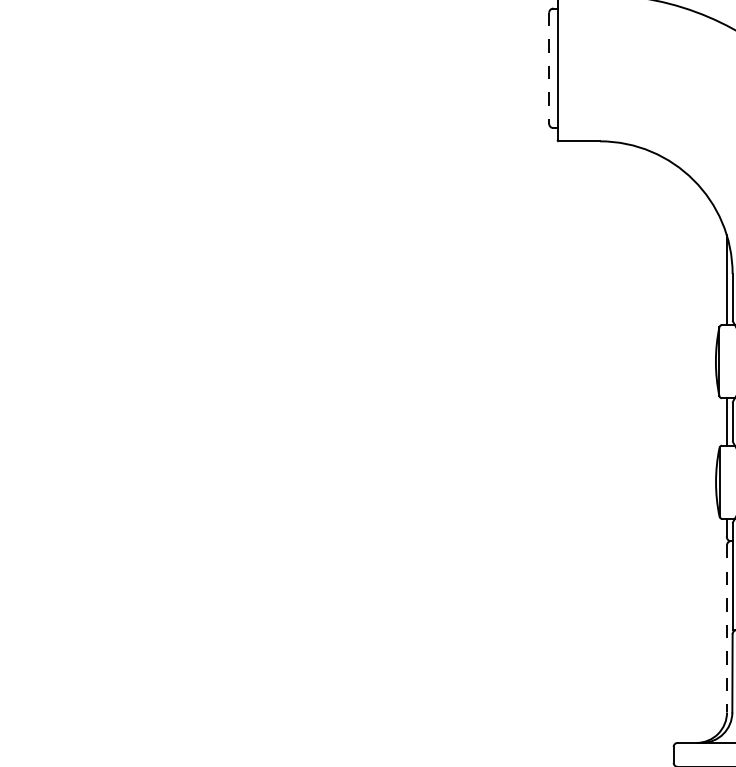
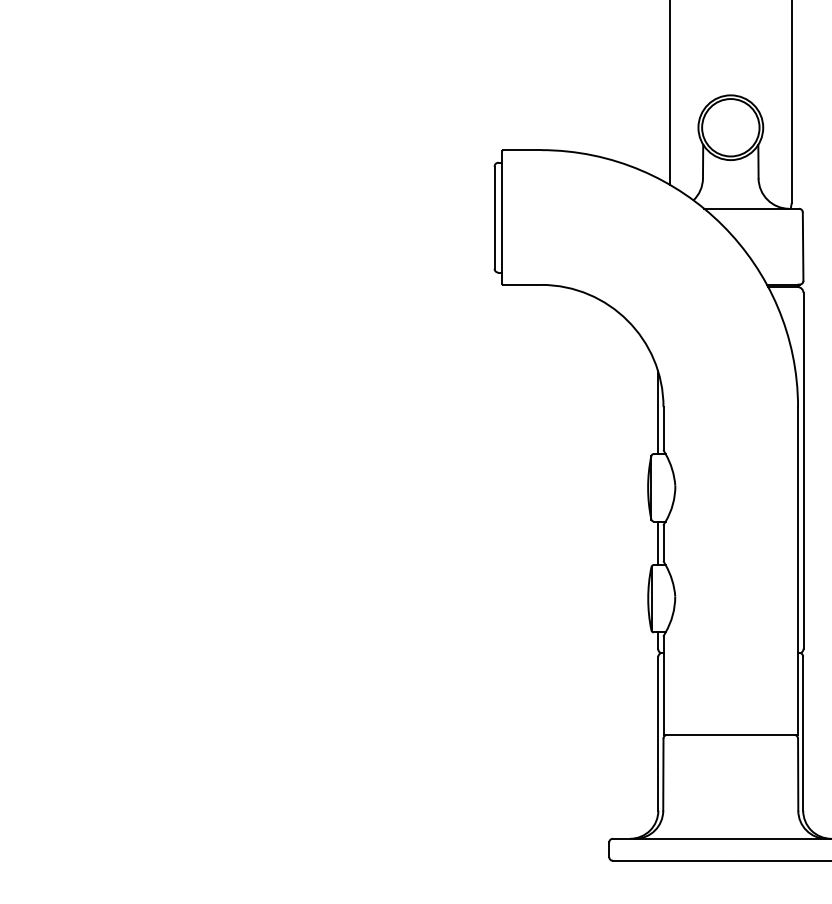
line: (549, 69) -> (494, 218), dashed -> solid
line: (727, 628) -> (658, 733), dashed -> solid

